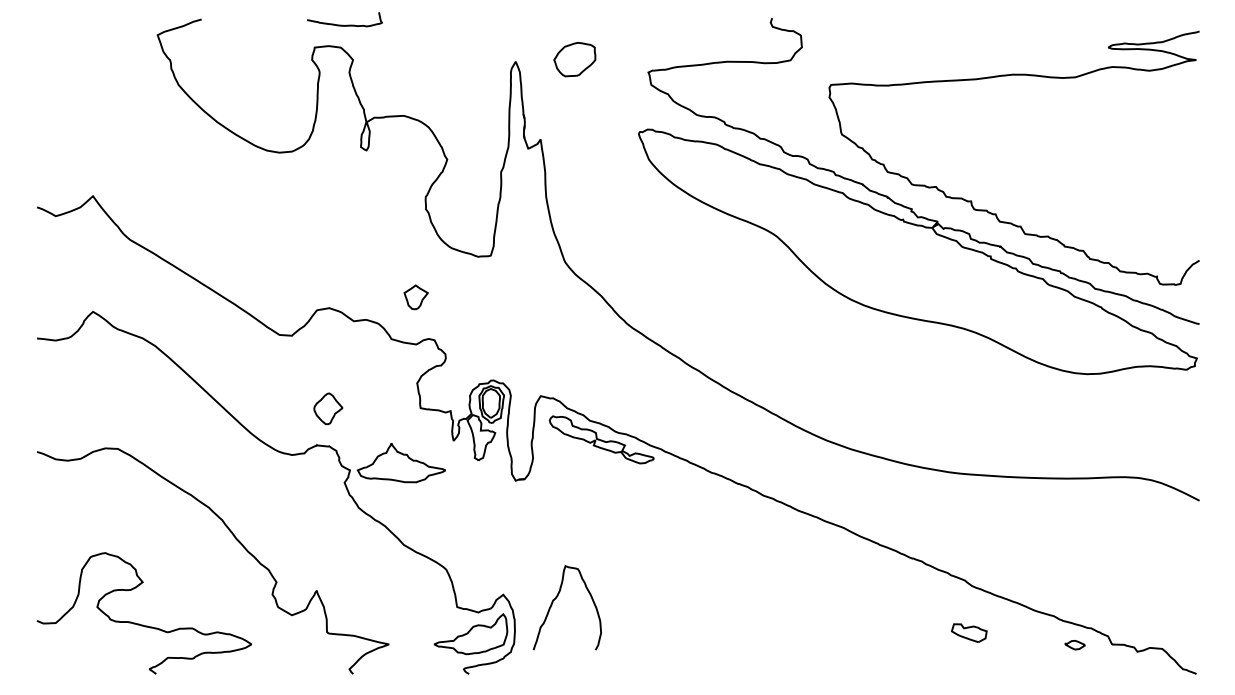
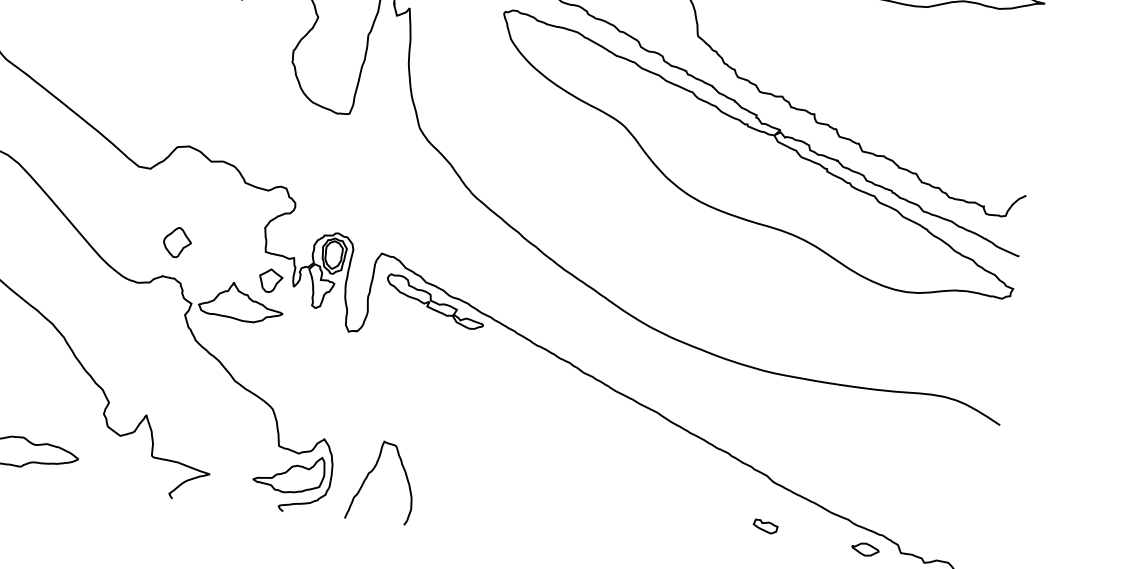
part: (415, 297) -> (270, 280), moved
curve: (557, 597) -> (373, 470), moved
part: (968, 633) -> (764, 527), size x0.71
part: (1074, 645) -> (864, 550), size x1.43

